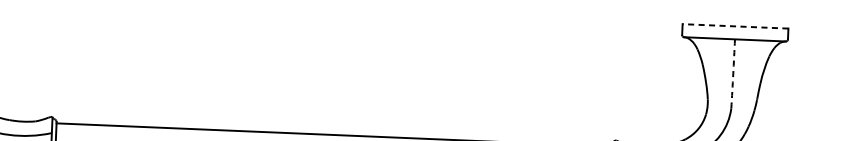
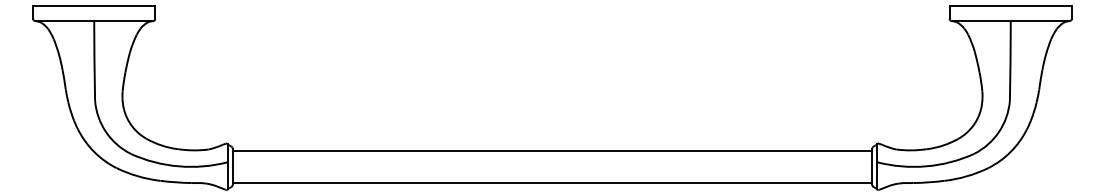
line: (735, 26) -> (1010, 6), dashed -> solid
arc: (733, 74) -> (1010, 61), dashed -> solid

